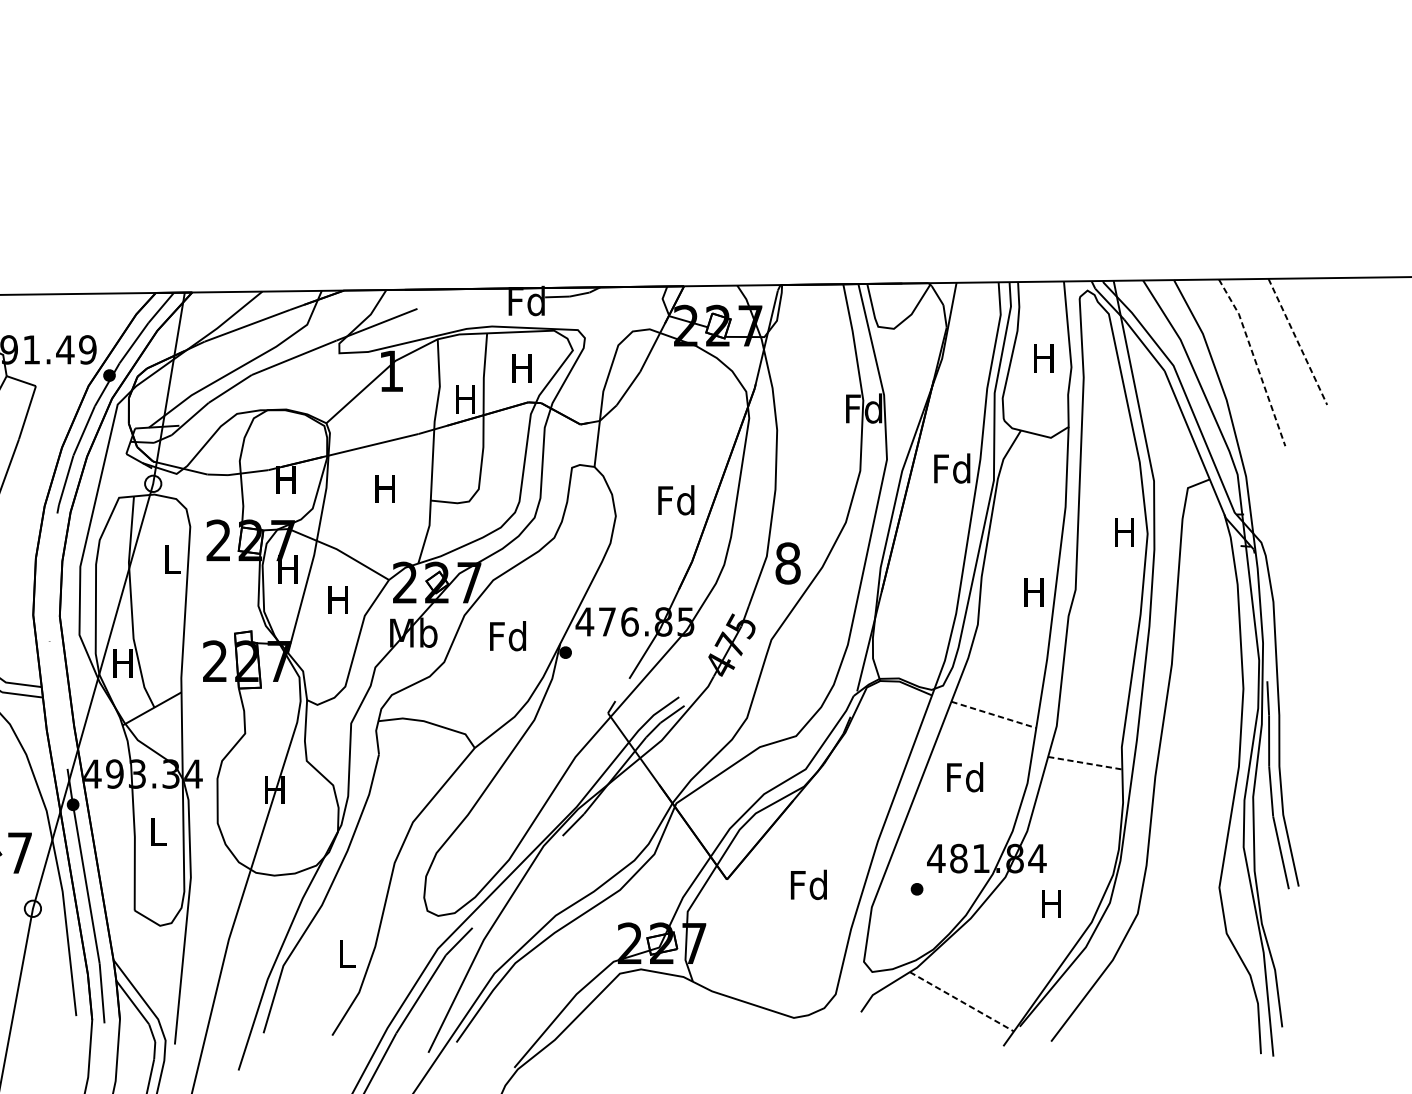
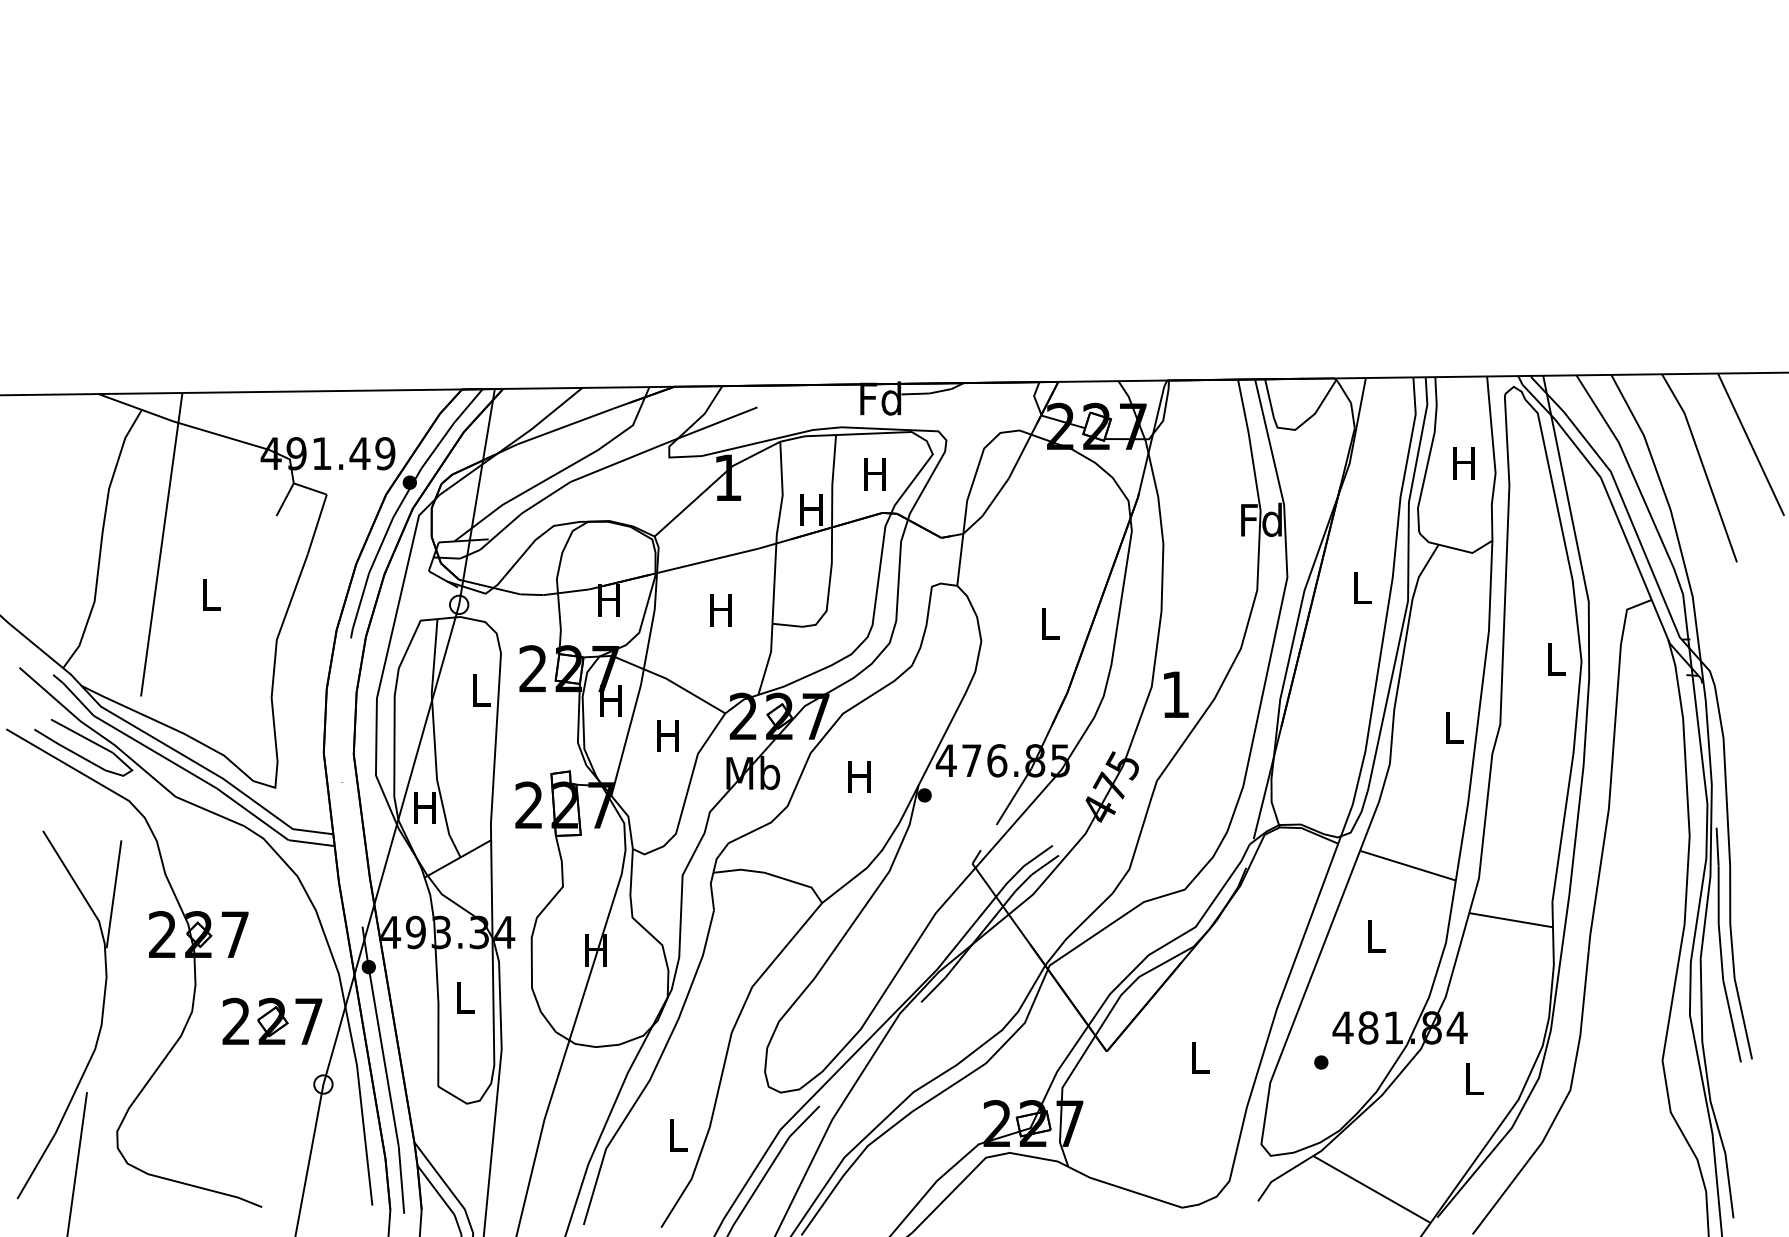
line: (1298, 342) -> (1751, 445), dashed -> solid
line: (1255, 360) -> (1703, 465), dashed -> solid
text: (951, 468) -> (1360, 587), Fd -> L
text: (676, 500) -> (1049, 623), Fd -> L
text: (1124, 532) -> (1555, 659), H -> L
text: (787, 563) -> (1175, 694), 8 -> 1
text: (1033, 592) -> (1452, 727), H -> L
text: (507, 635) -> (859, 776), Fd -> H
line: (994, 714) -> (1408, 865), dashed -> solid
line: (1085, 763) -> (1511, 920), dashed -> solid
text: (965, 777) -> (1375, 936), Fd -> L
text: (808, 884) -> (1198, 1057), Fd -> L
text: (1051, 903) -> (1472, 1078), H -> L
line: (961, 1001) -> (1371, 1189), dashed -> solid

